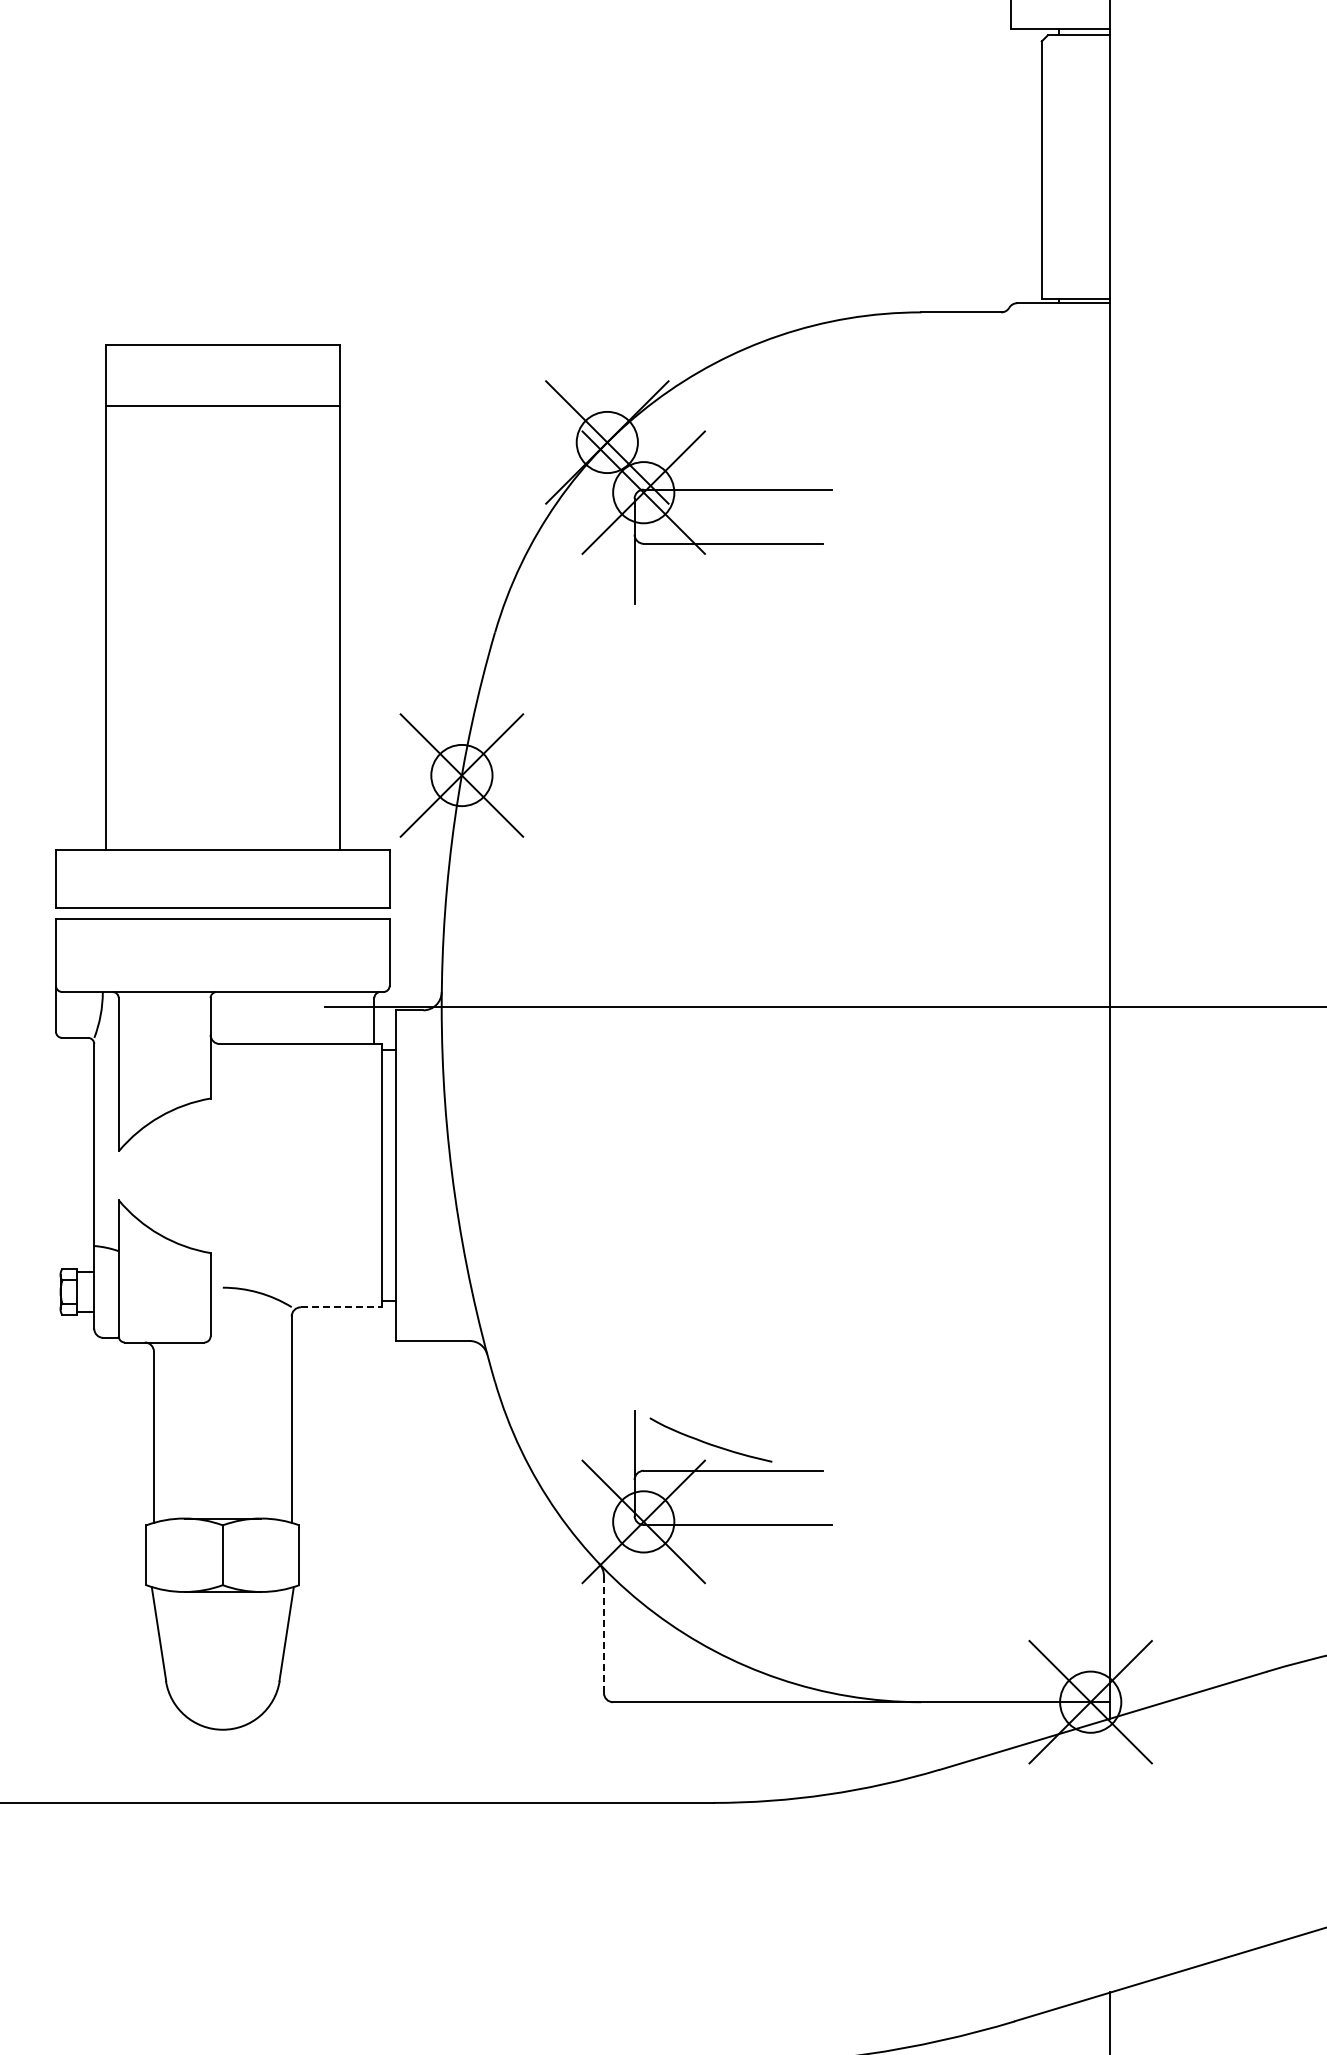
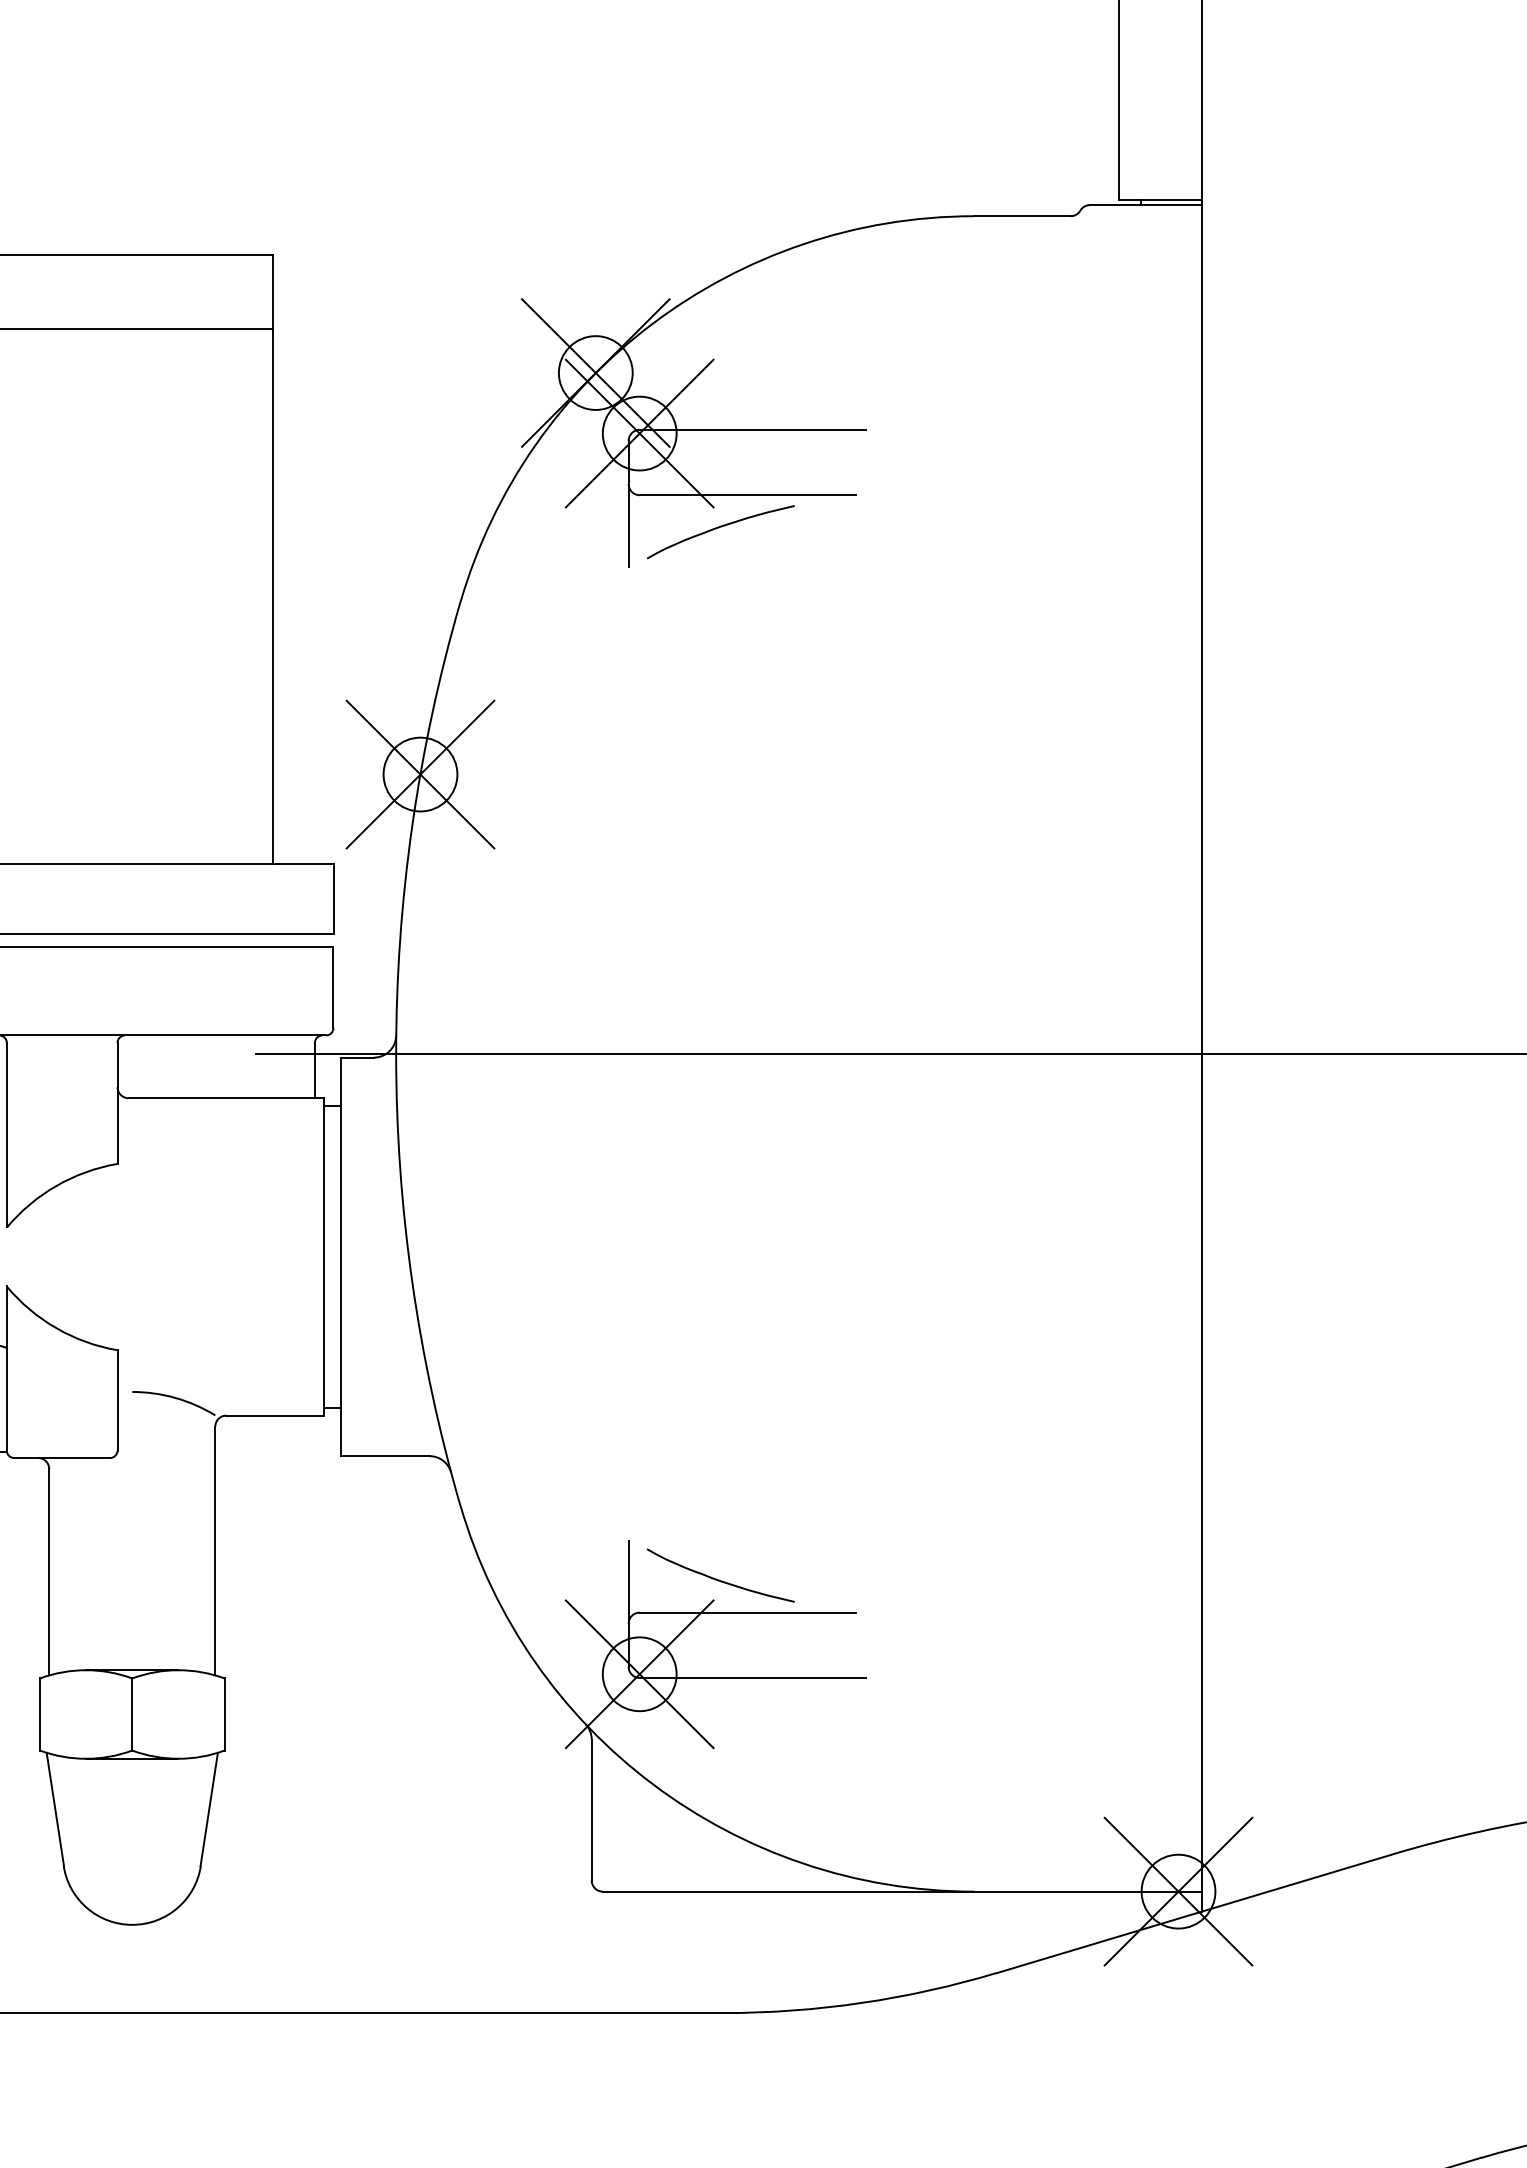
curve: (709, 571) -> (718, 528), added
line: (341, 1307) -> (275, 1415), dashed -> solid
line: (603, 1634) -> (591, 1810), dashed -> solid

